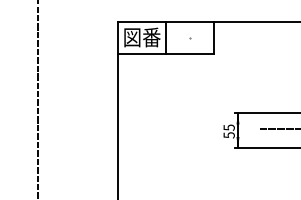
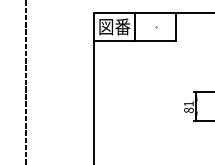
text: (228, 131) -> (188, 107), 55 -> 81

